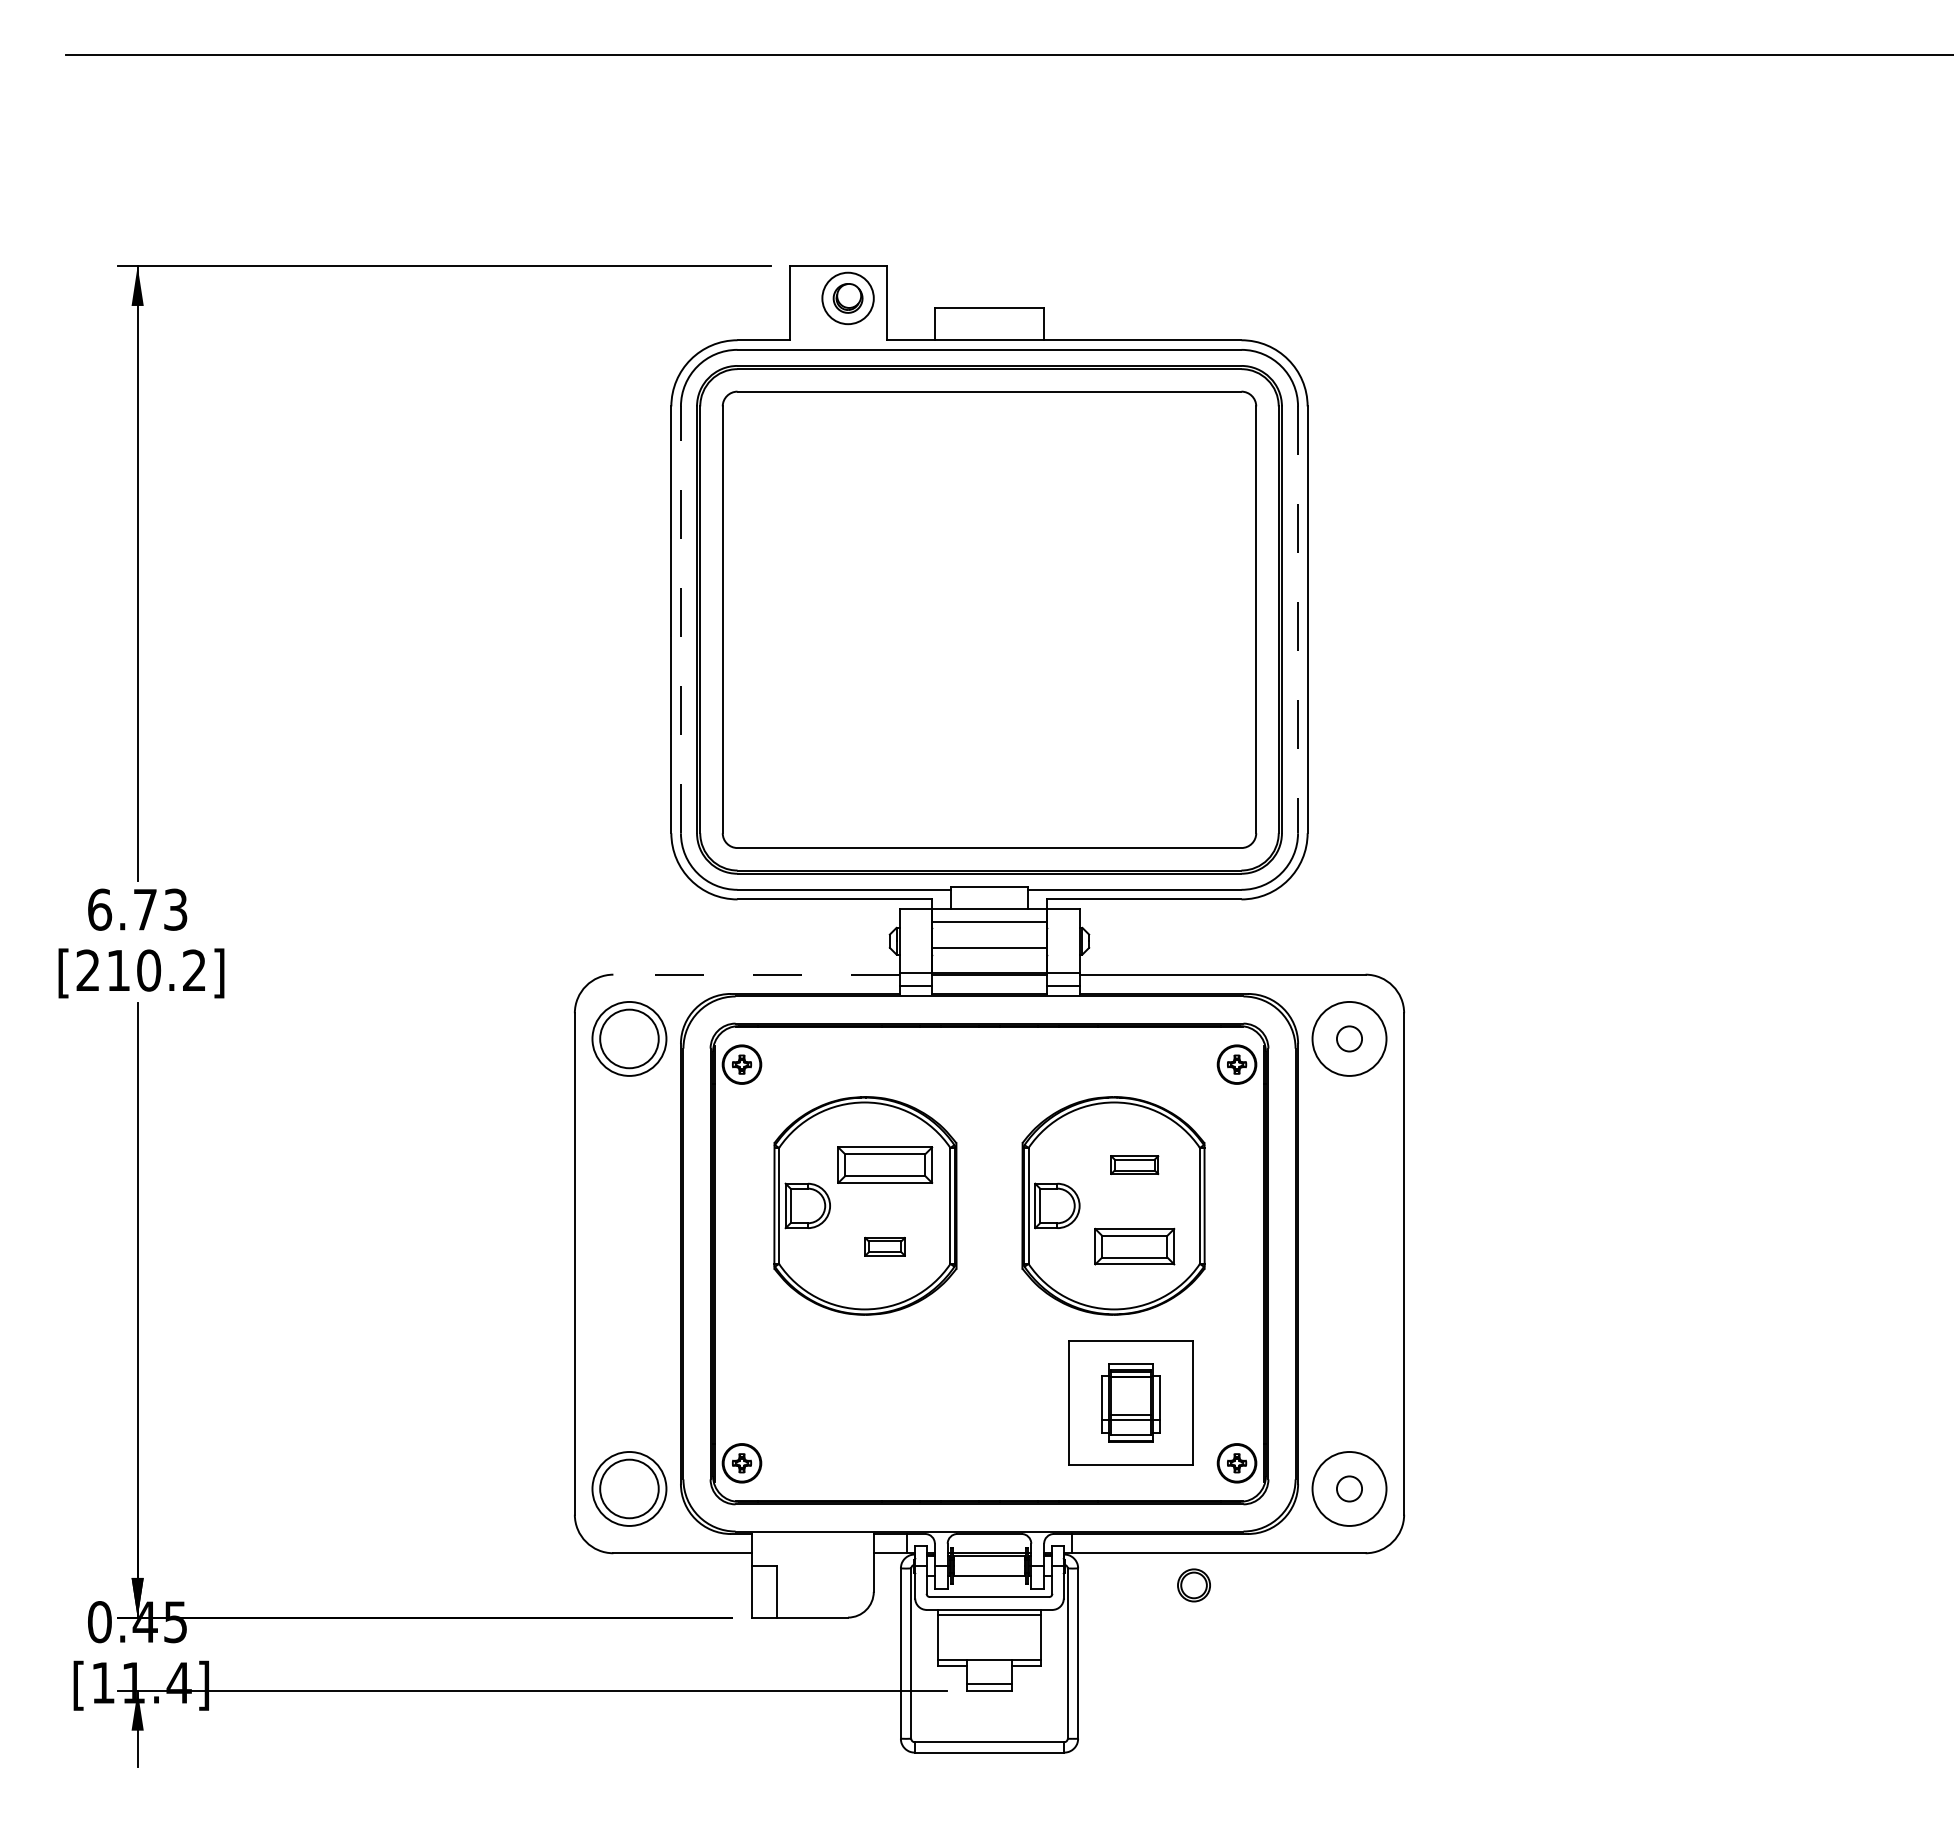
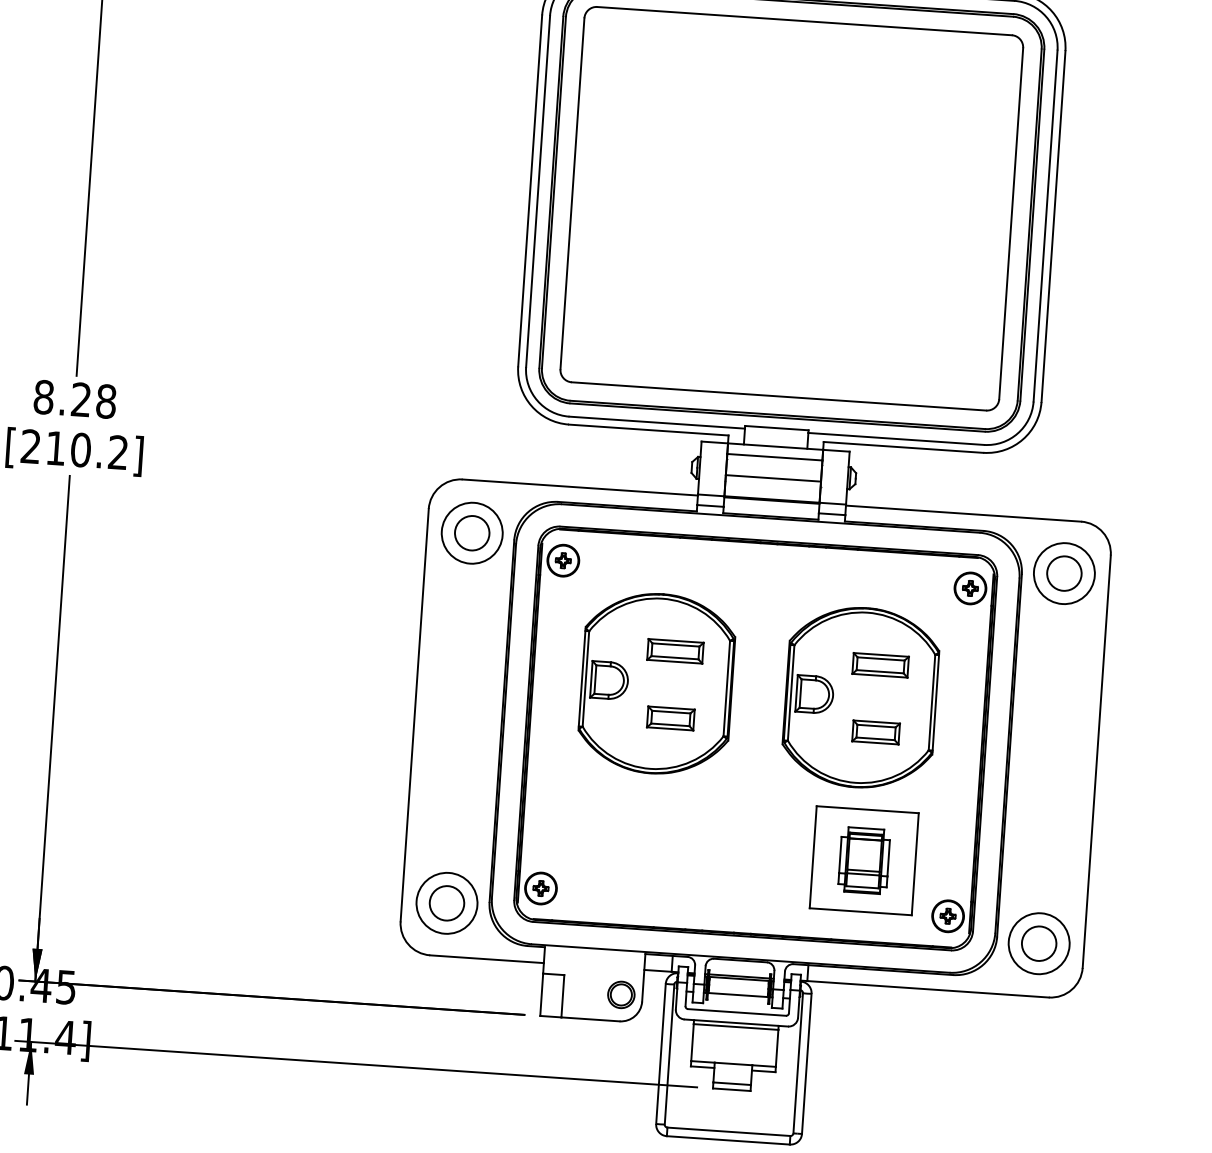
line: (681, 619) -> (538, 191), dashed -> solid
line: (1298, 620) -> (1045, 226), dashed -> solid
text: (137, 909) -> (74, 399), 6.73 -> 8.28
line: (755, 974) -> (579, 487), dashed -> solid
circle: (629, 1038) -> (472, 532), size x0.71
circle: (1349, 1038) -> (1064, 573), size x1.67
part: (884, 1164) -> (674, 650), size x0.71
part: (1134, 1164) -> (880, 664), size x1.43
part: (884, 1246) -> (670, 718), size x1.43
part: (1134, 1246) -> (875, 732), size x0.71
circle: (629, 1488) -> (447, 902), size x0.71
circle: (1349, 1488) -> (1039, 943), size x1.67
part: (1193, 1585) -> (620, 994), moved

